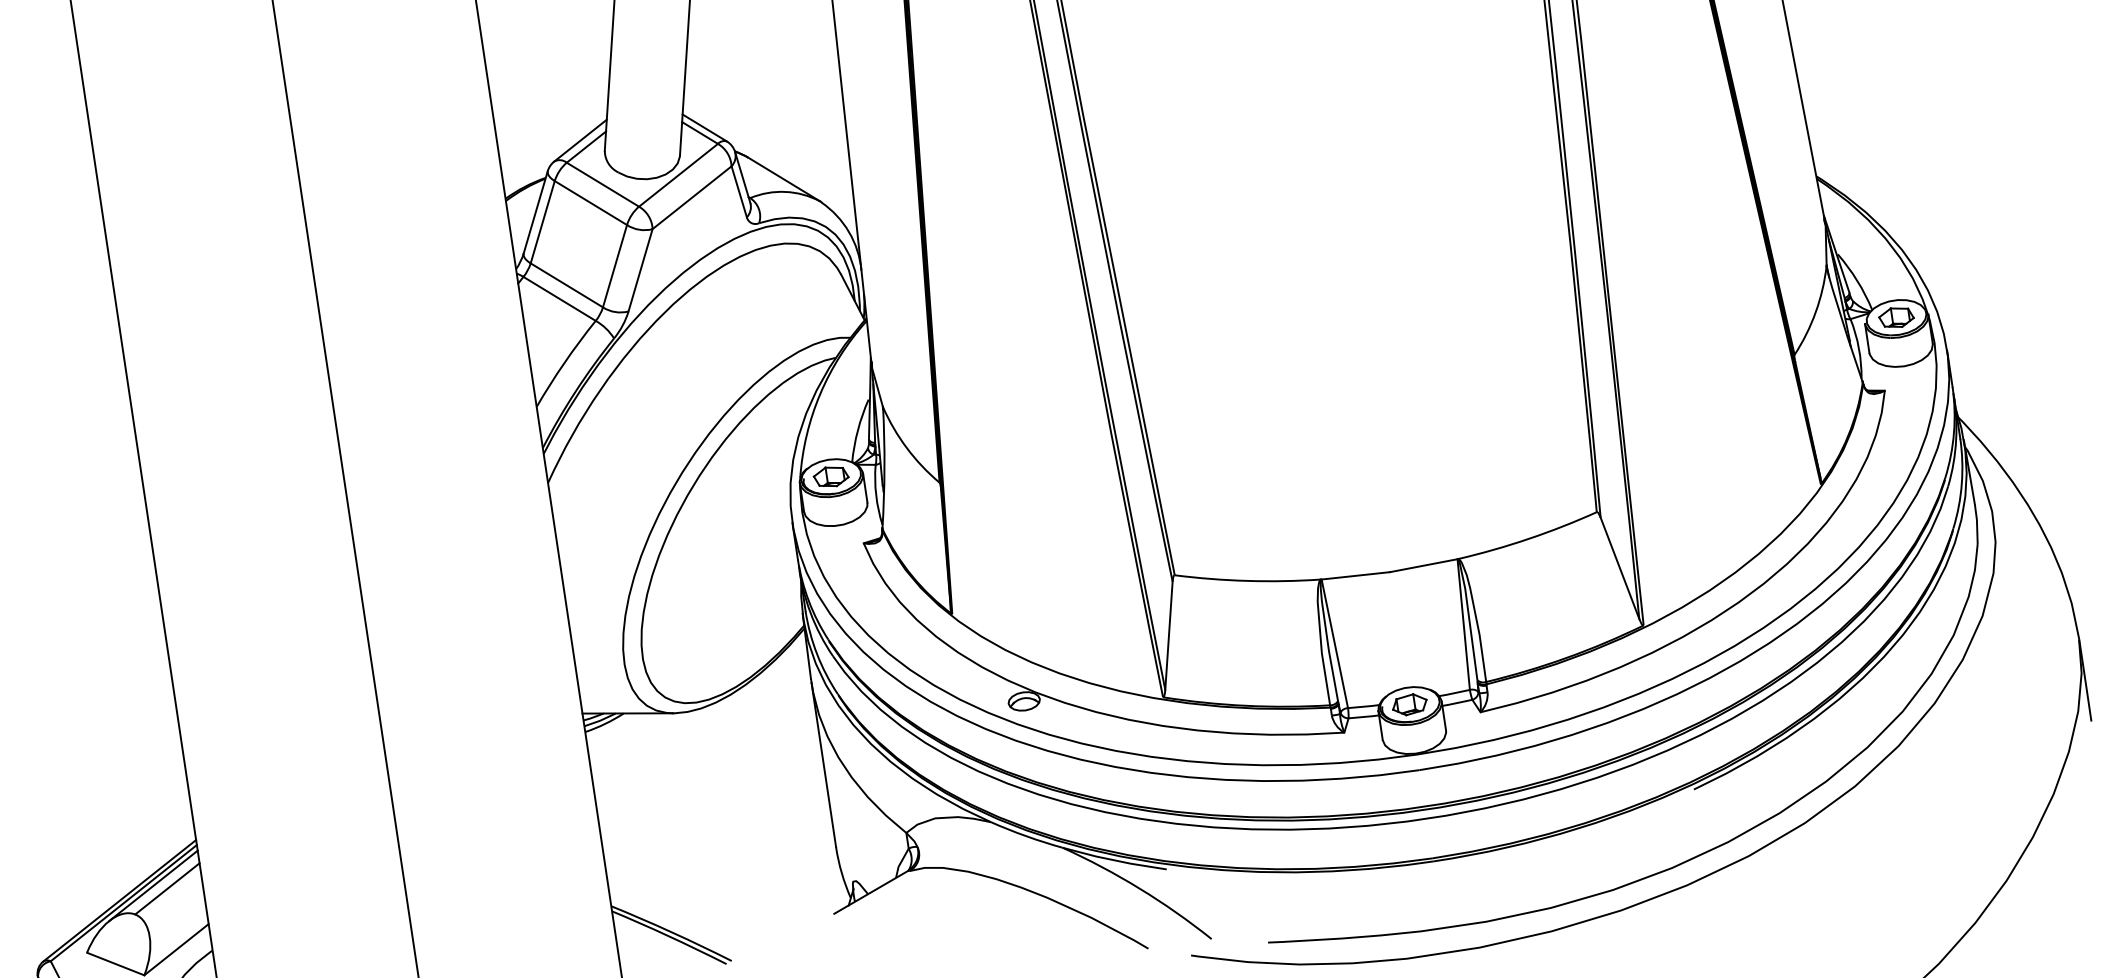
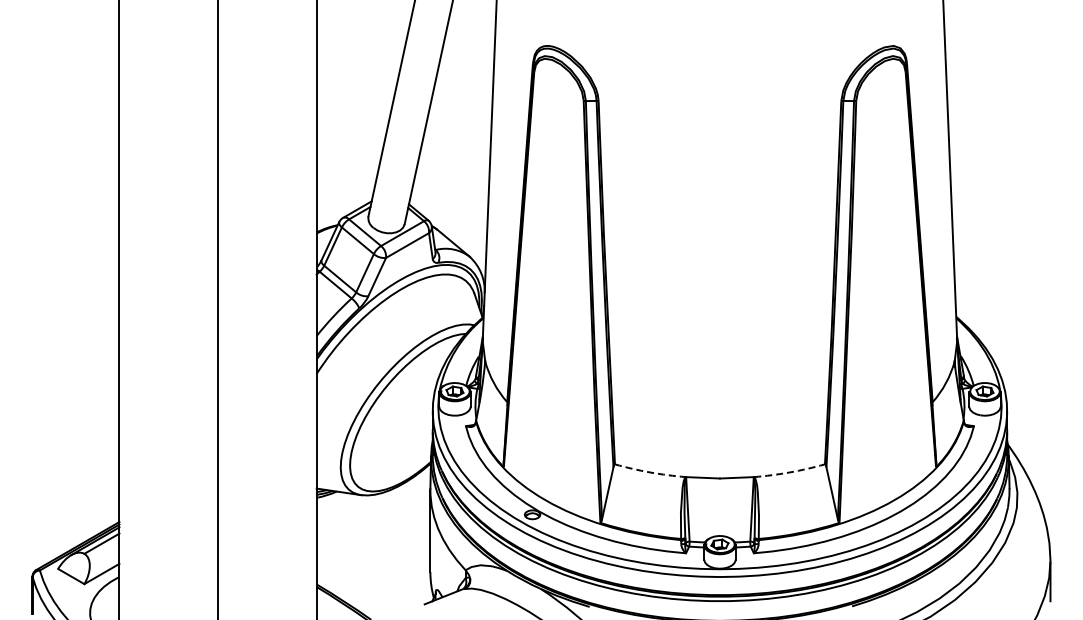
arc: (1527, 539) -> (789, 472), solid -> dashed
arc: (1248, 580) -> (650, 472), solid -> dashed

